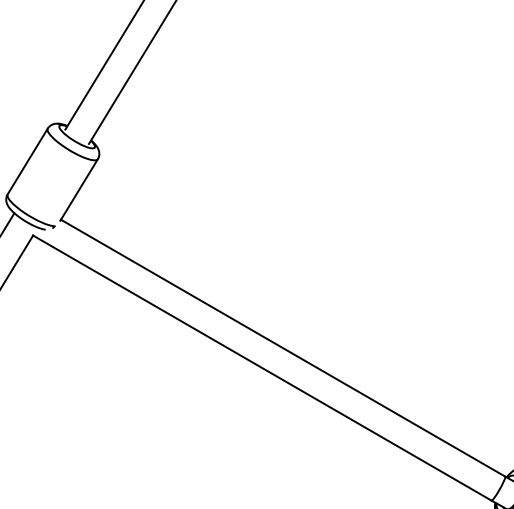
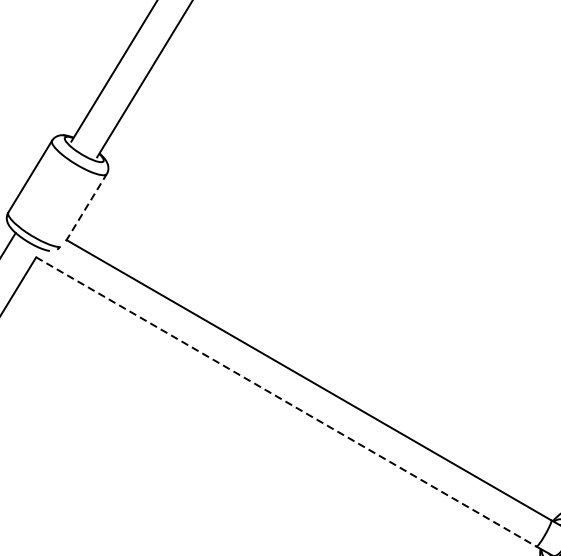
line: (79, 189) -> (86, 207), solid -> dashed
line: (262, 368) -> (286, 402), solid -> dashed

